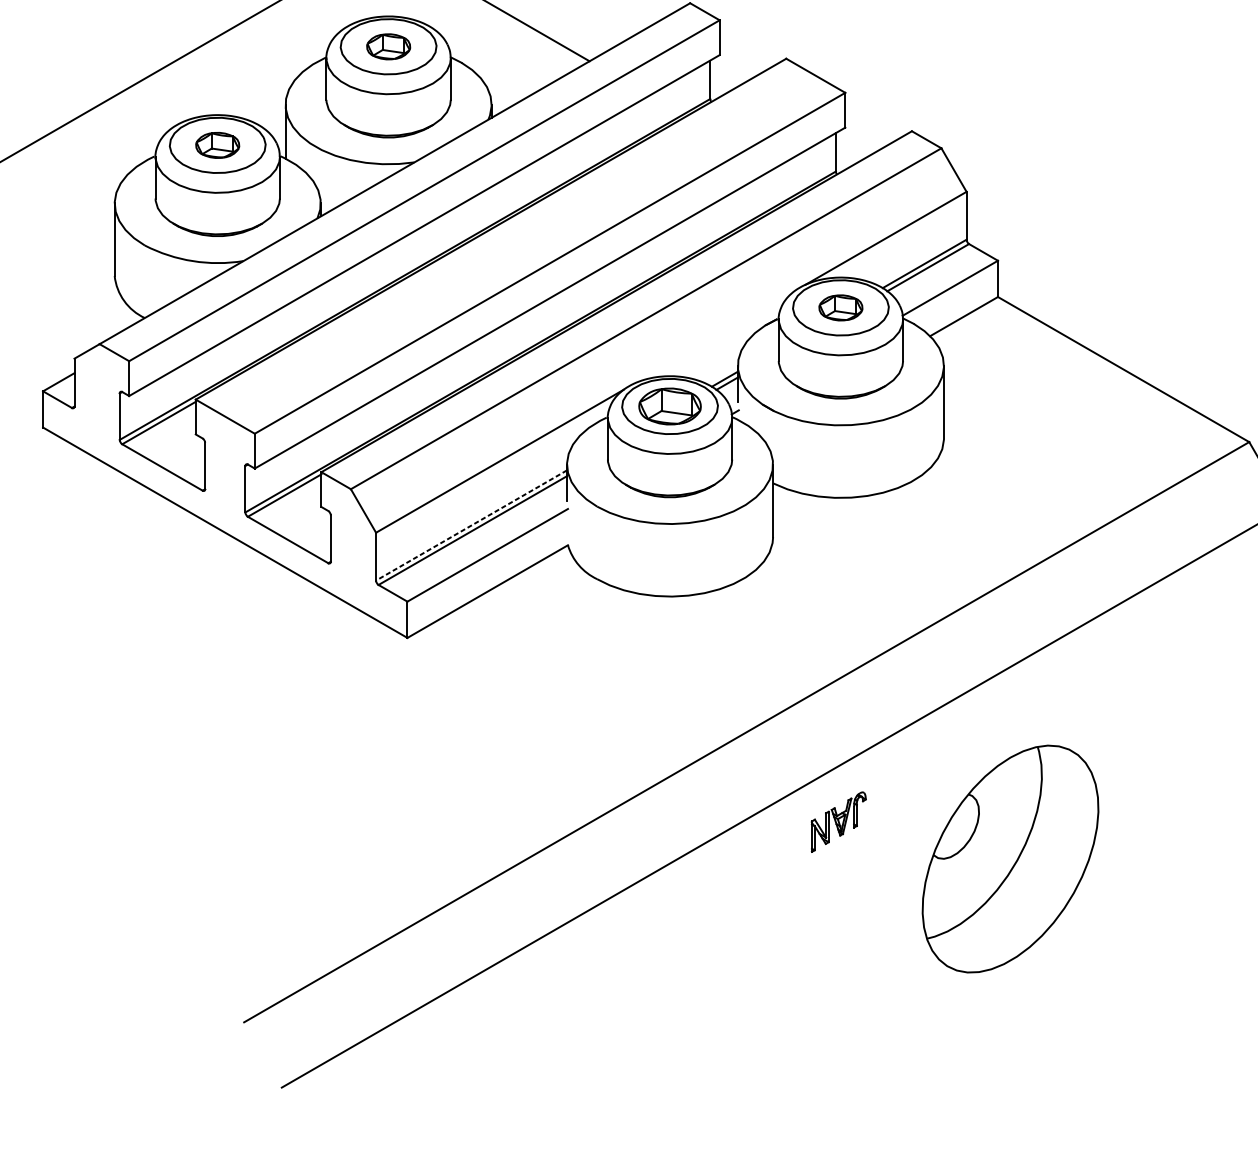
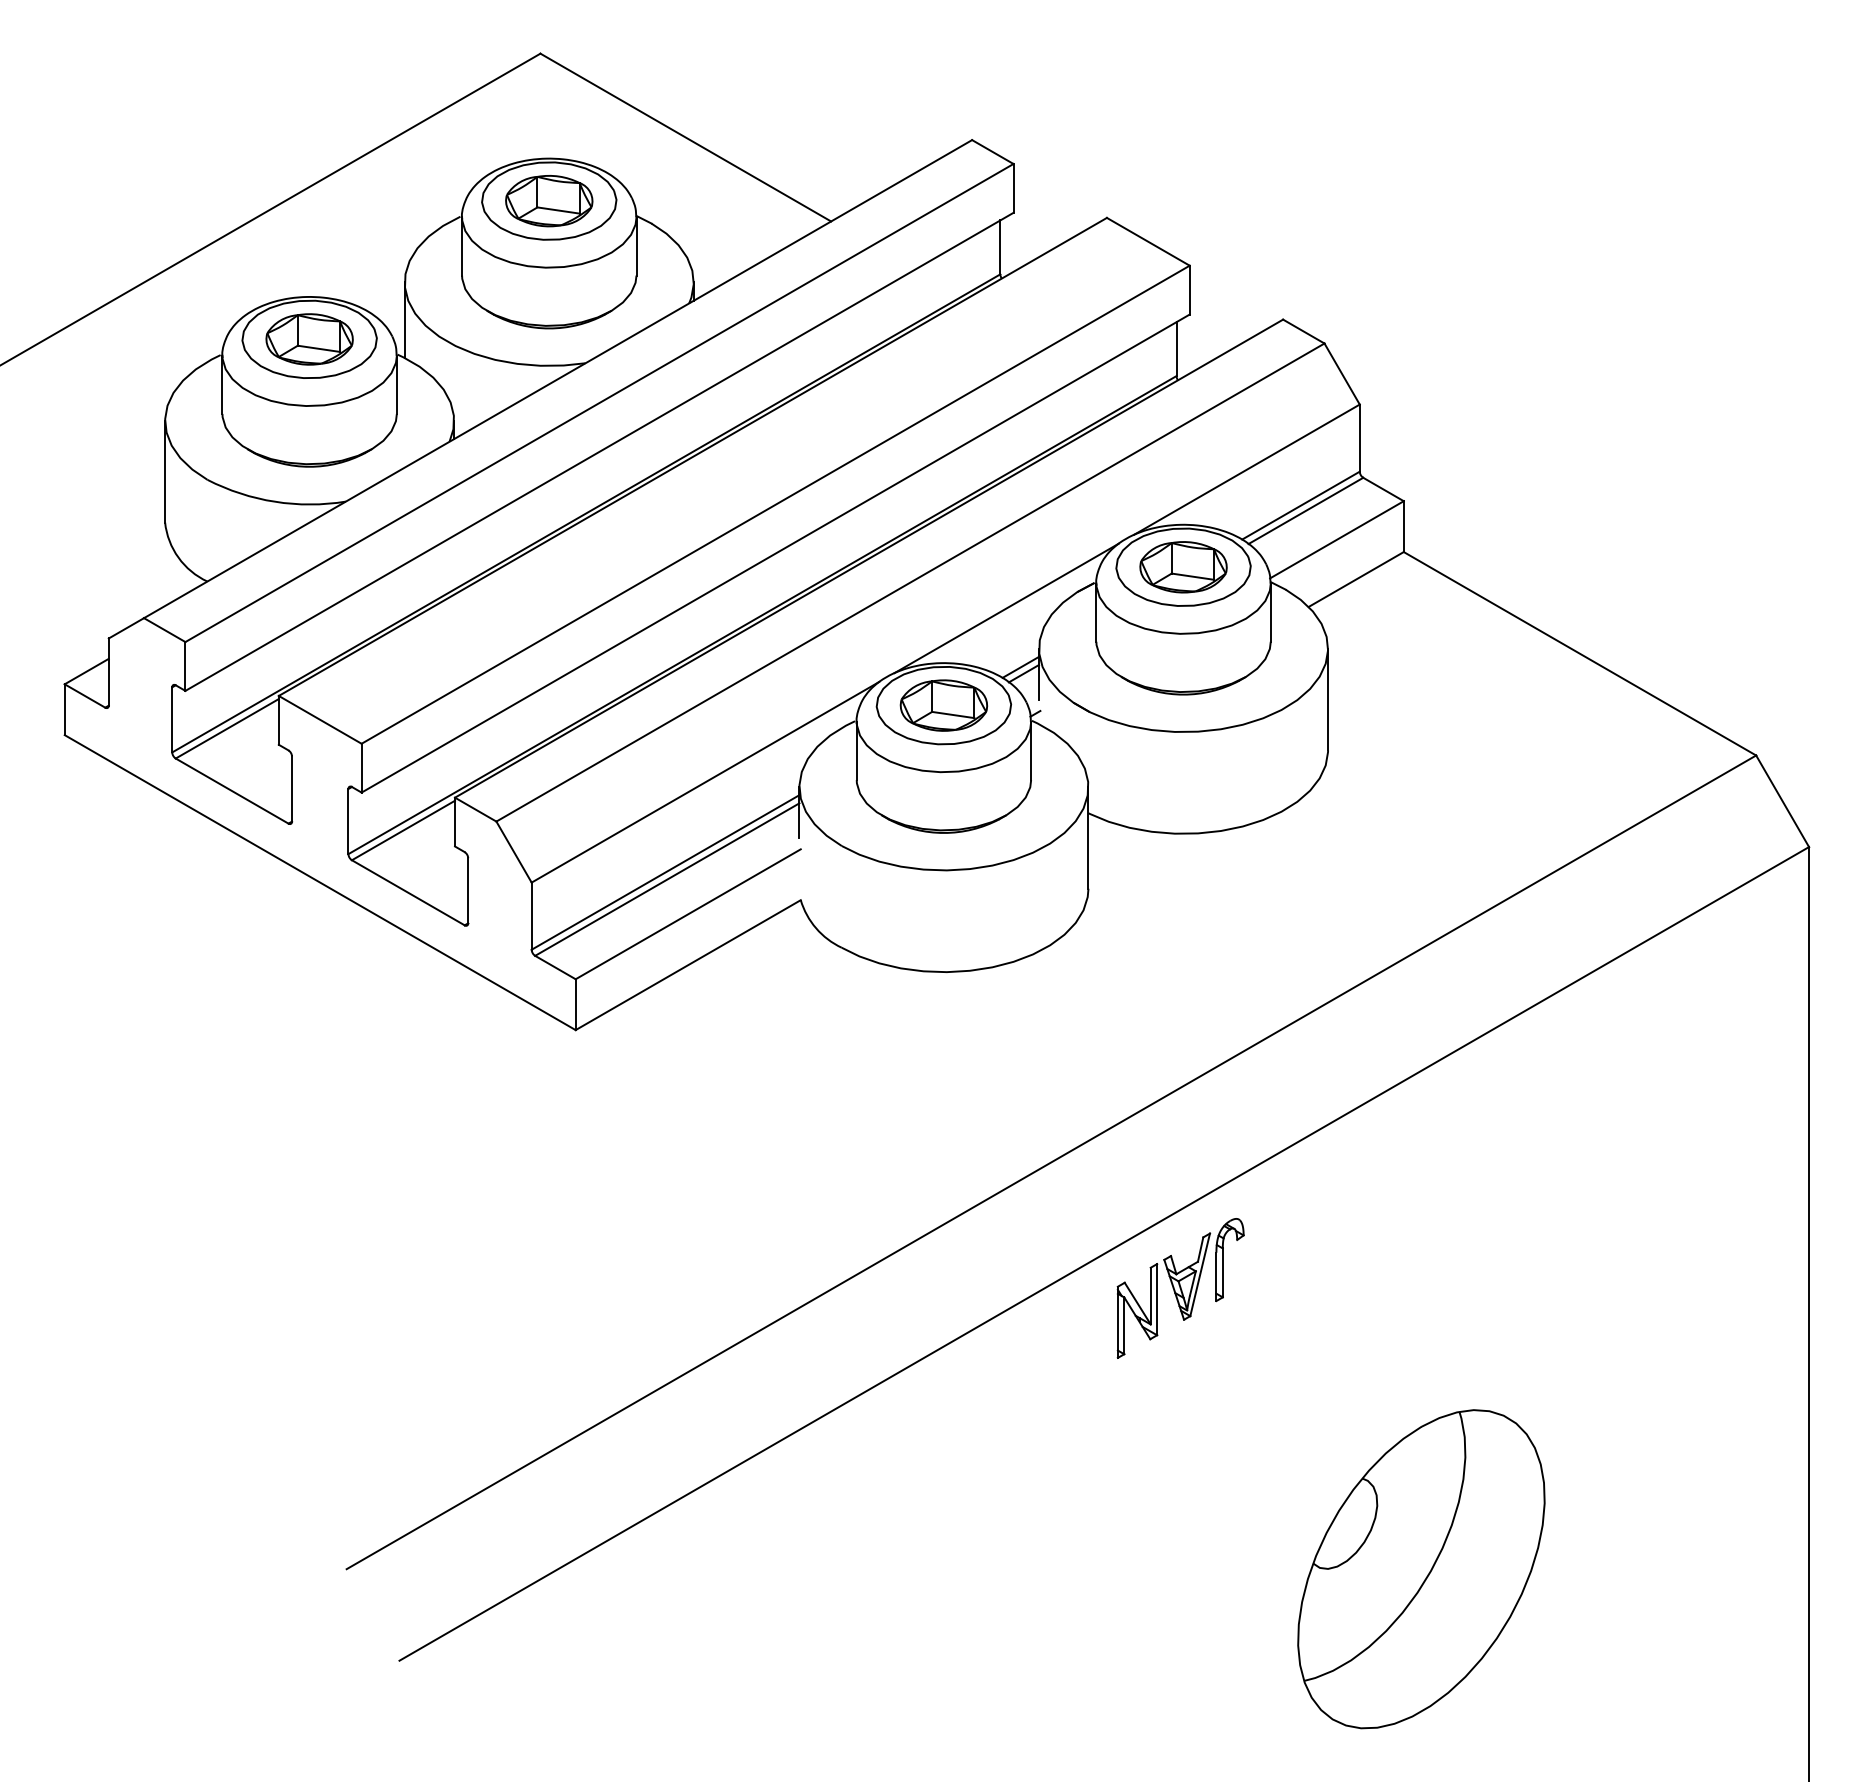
part: (388, 47) -> (549, 201), size x1.43
part: (217, 145) -> (309, 339), size x1.43
part: (840, 308) -> (1183, 567), size x1.43
line: (714, 337) -> (1006, 608), added
line: (471, 525) -> (665, 872), dashed -> solid
part: (838, 822) -> (1180, 1288), size x1.67
part: (1010, 859) -> (1421, 1569), moved

